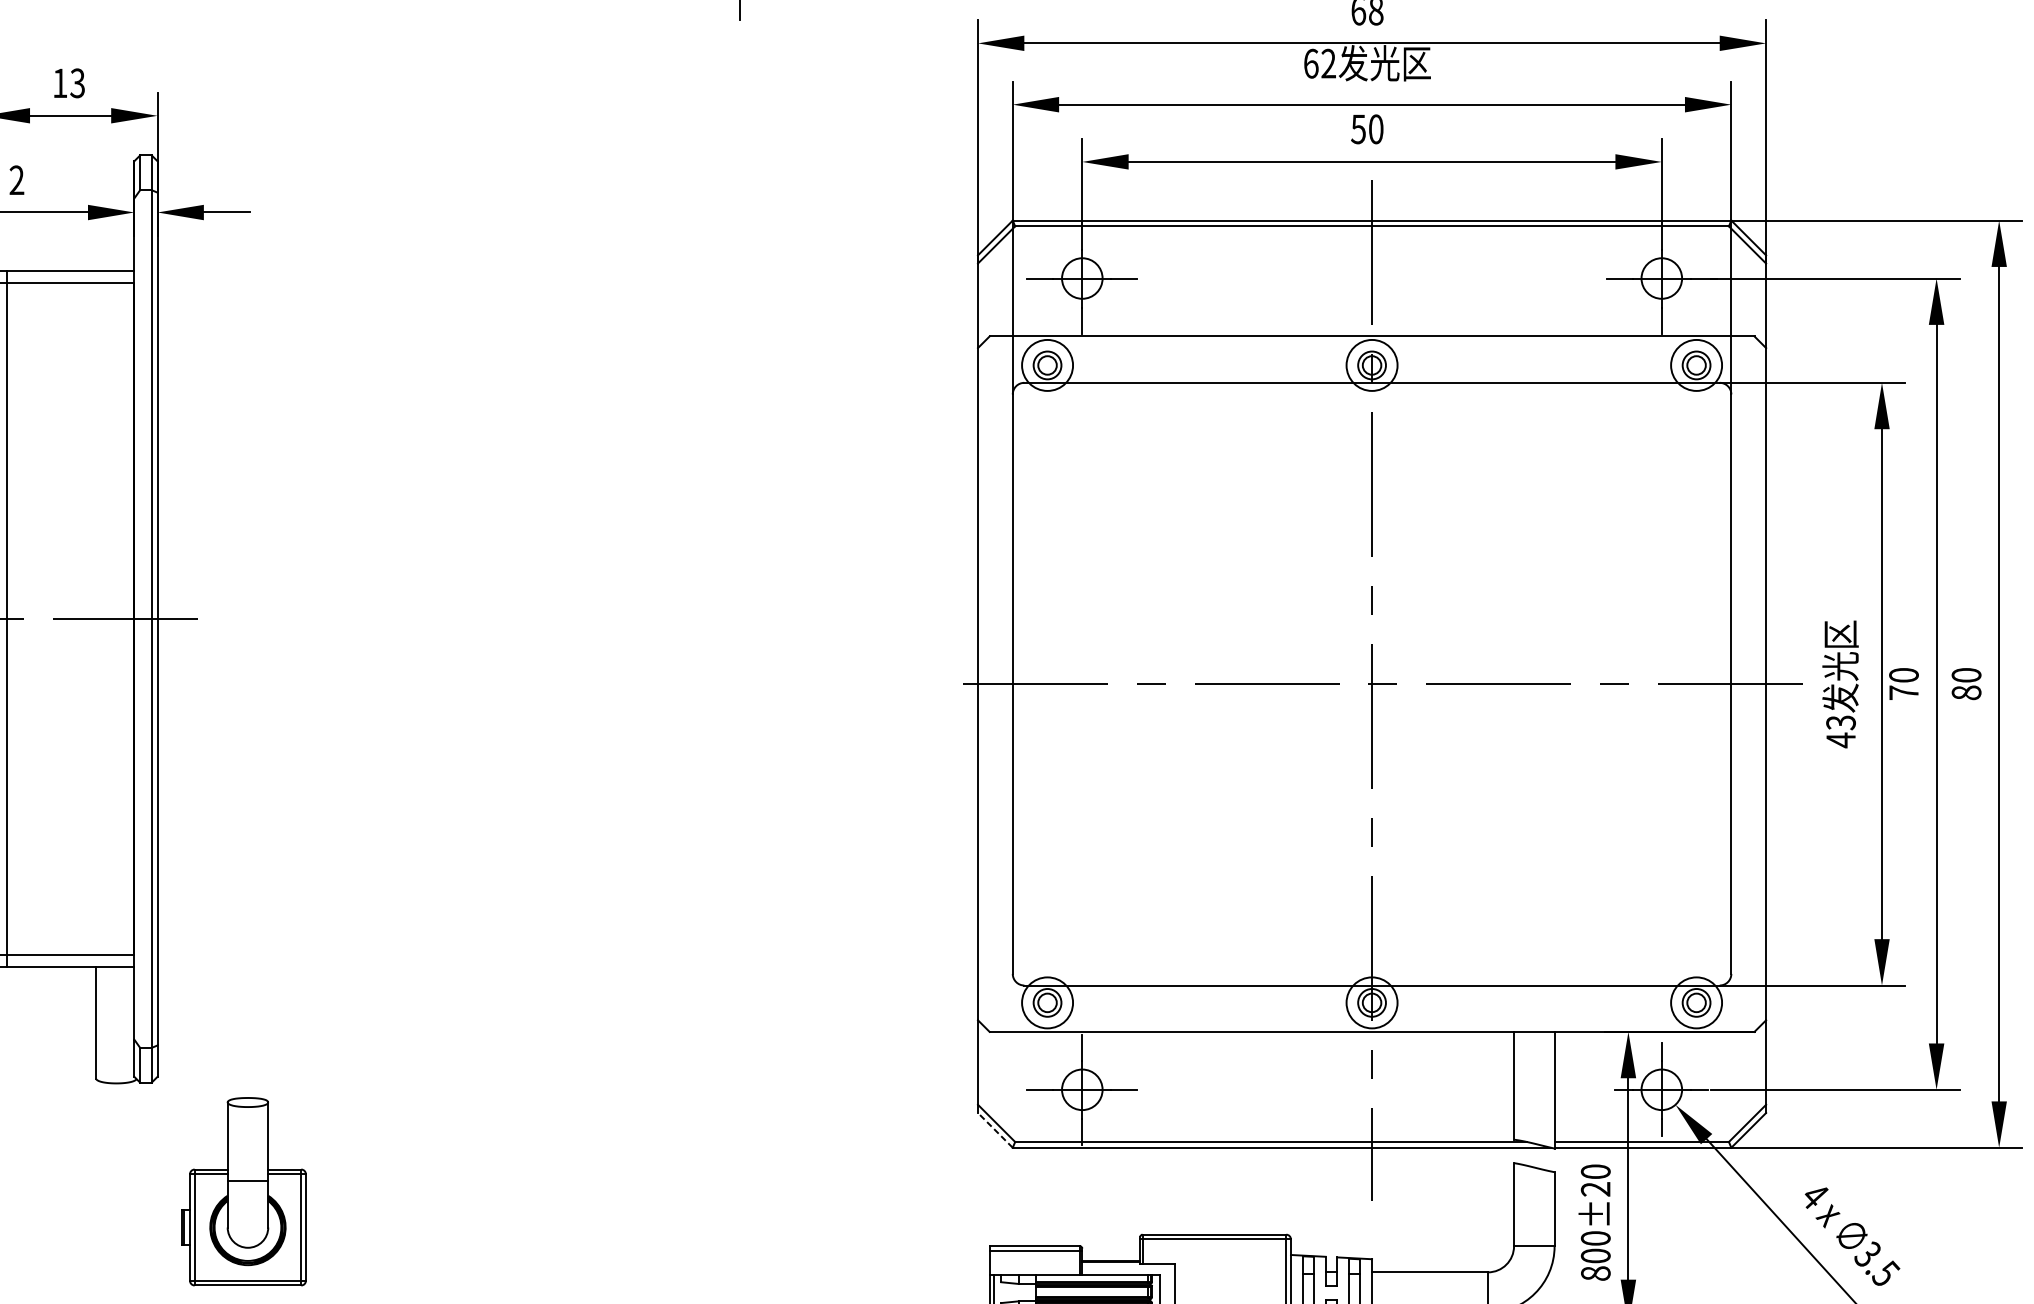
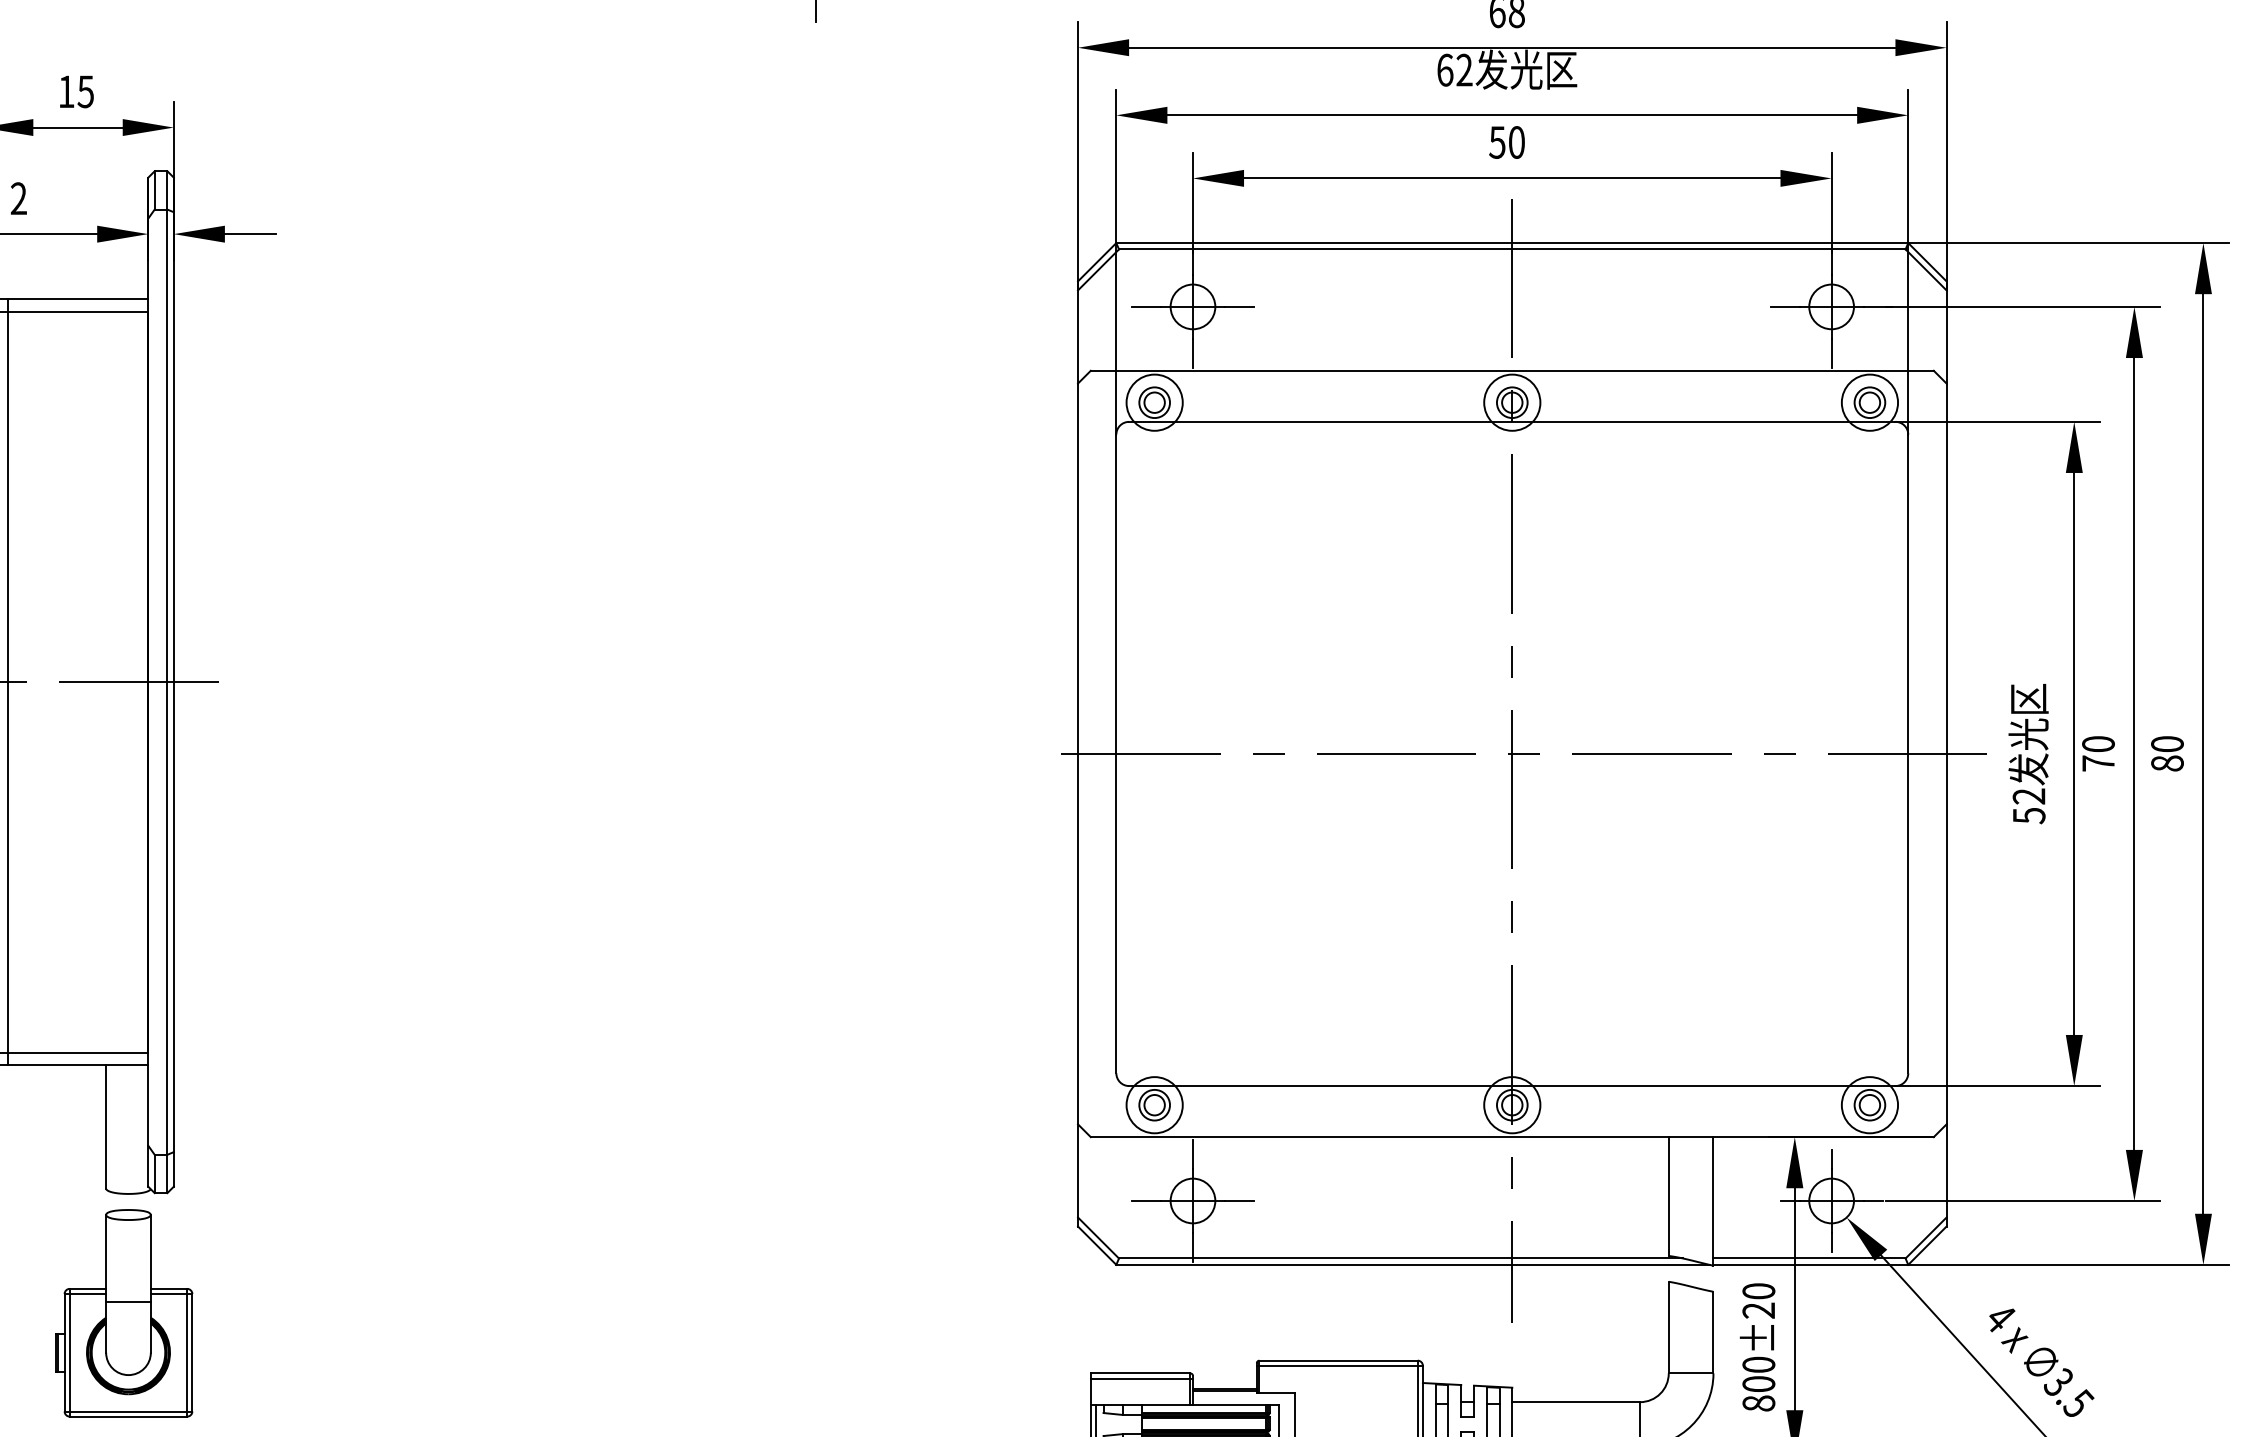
text: (77, 83) -> (85, 91), 13 -> 15
text: (1841, 731) -> (2029, 806), 43 -> 52
line: (994, 1130) -> (1096, 1245), dashed -> solid
part: (244, 1191) -> (124, 1313), moved

